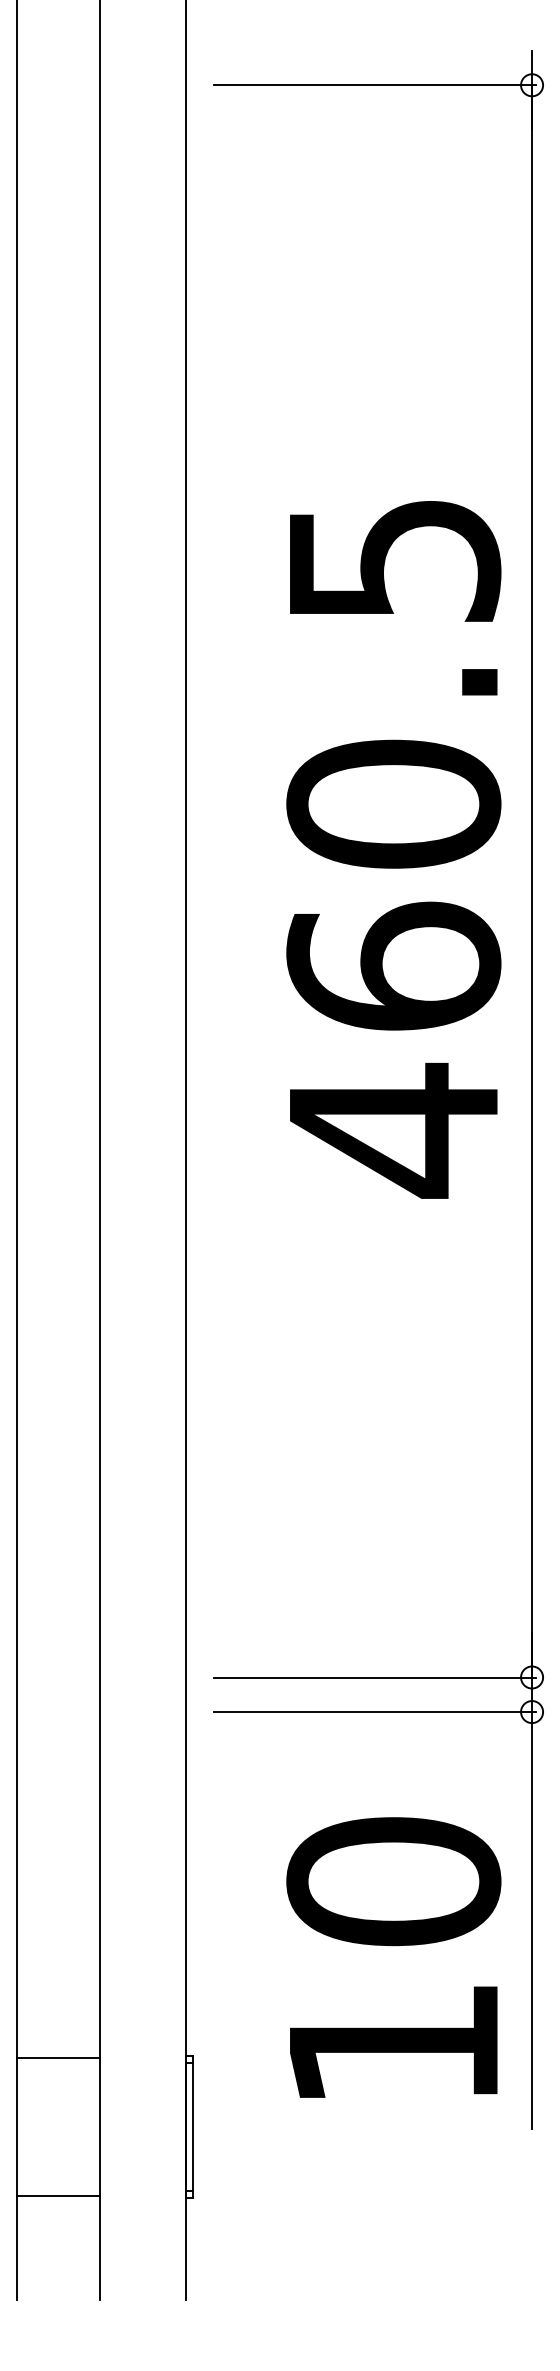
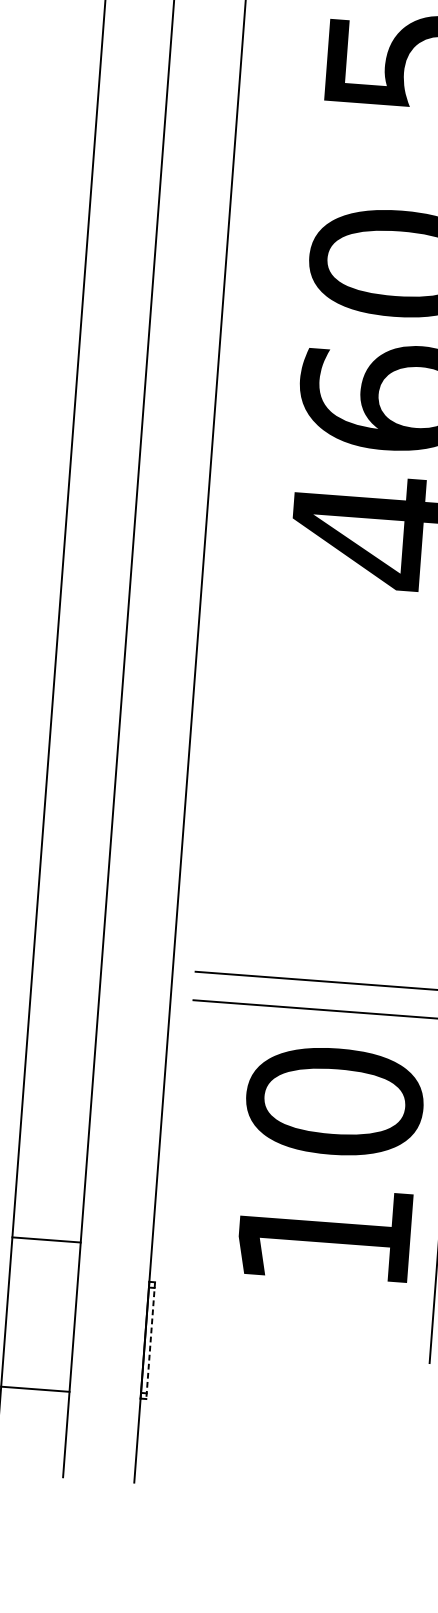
text: (393, 1957) -> (329, 1164), moved
line: (57, 2057) -> (45, 1239), moved
line: (193, 2126) -> (150, 1340), solid -> dashed

